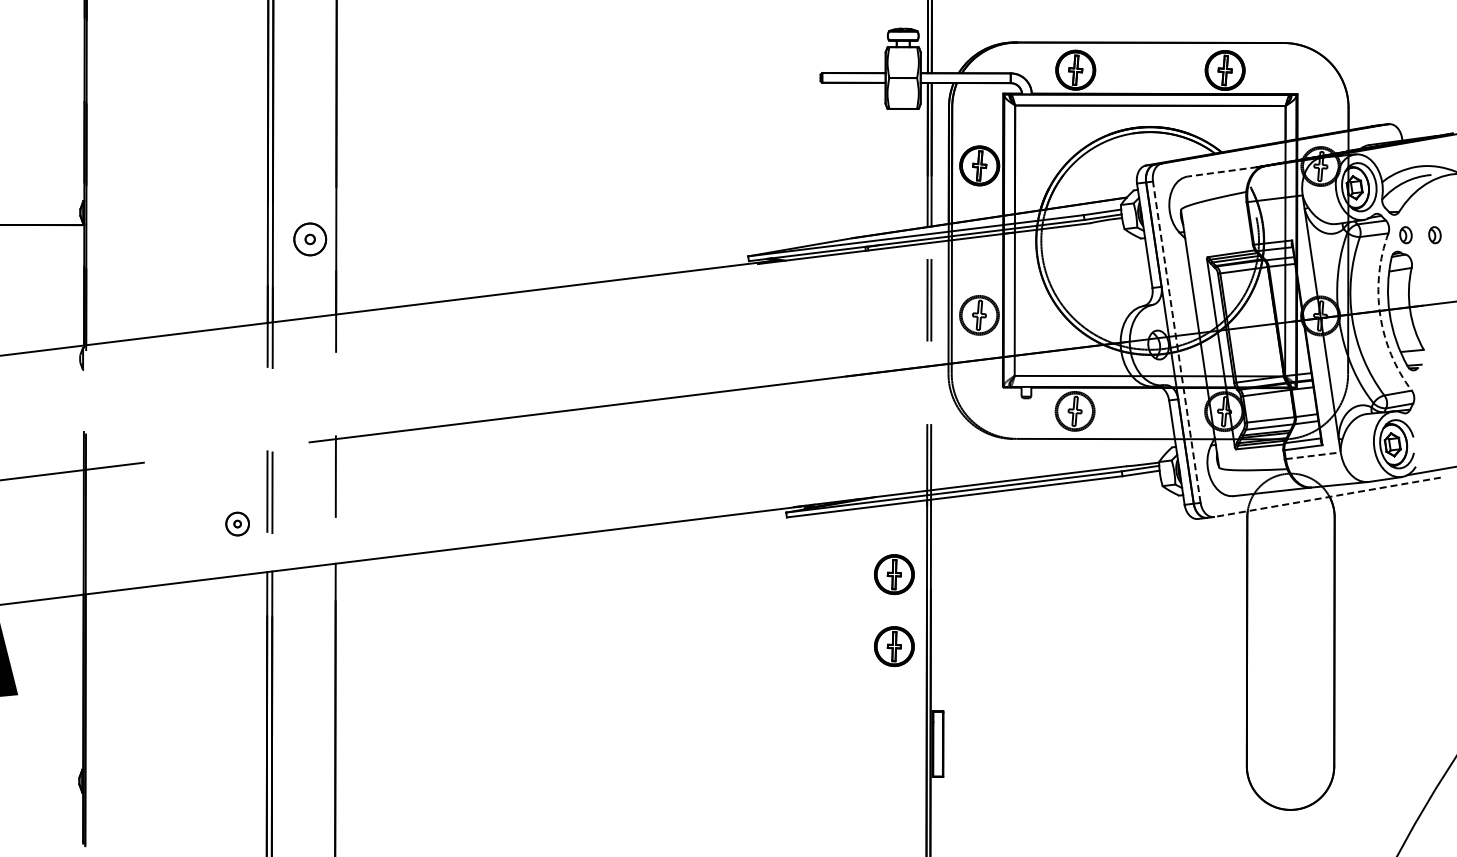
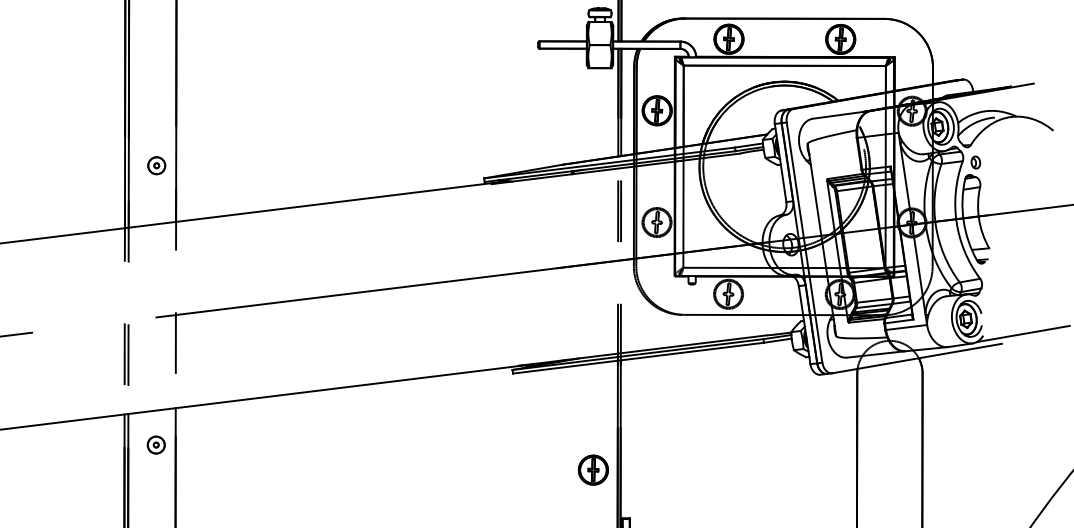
line: (1222, 171) -> (838, 114), dashed -> solid
part: (1434, 235) -> (997, 162), removed
part: (310, 239) -> (156, 165), size x0.71
arc: (1380, 314) -> (956, 221), dashed -> solid
line: (1176, 341) -> (804, 242), dashed -> solid
line: (1313, 455) -> (906, 327), dashed -> solid
line: (1327, 497) -> (917, 358), dashed -> solid
part: (237, 523) -> (156, 444), moved
part: (894, 574) -> (593, 416), removed

